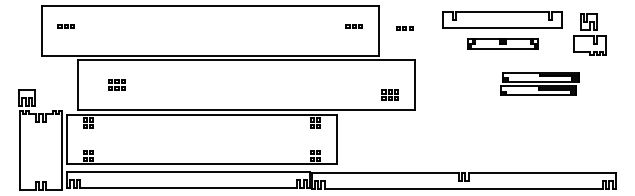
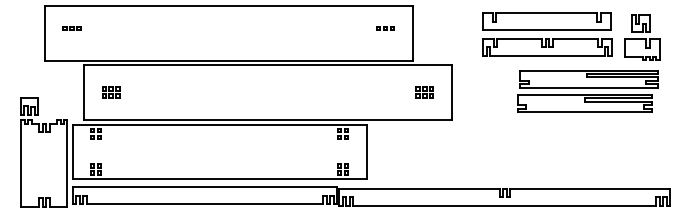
part: (404, 28) -> (440, 30), removed
part: (502, 43) -> (547, 47), size x1.67
part: (539, 84) -> (587, 91), size x1.67
part: (117, 85) -> (111, 92), moved
part: (390, 95) -> (424, 92), moved

